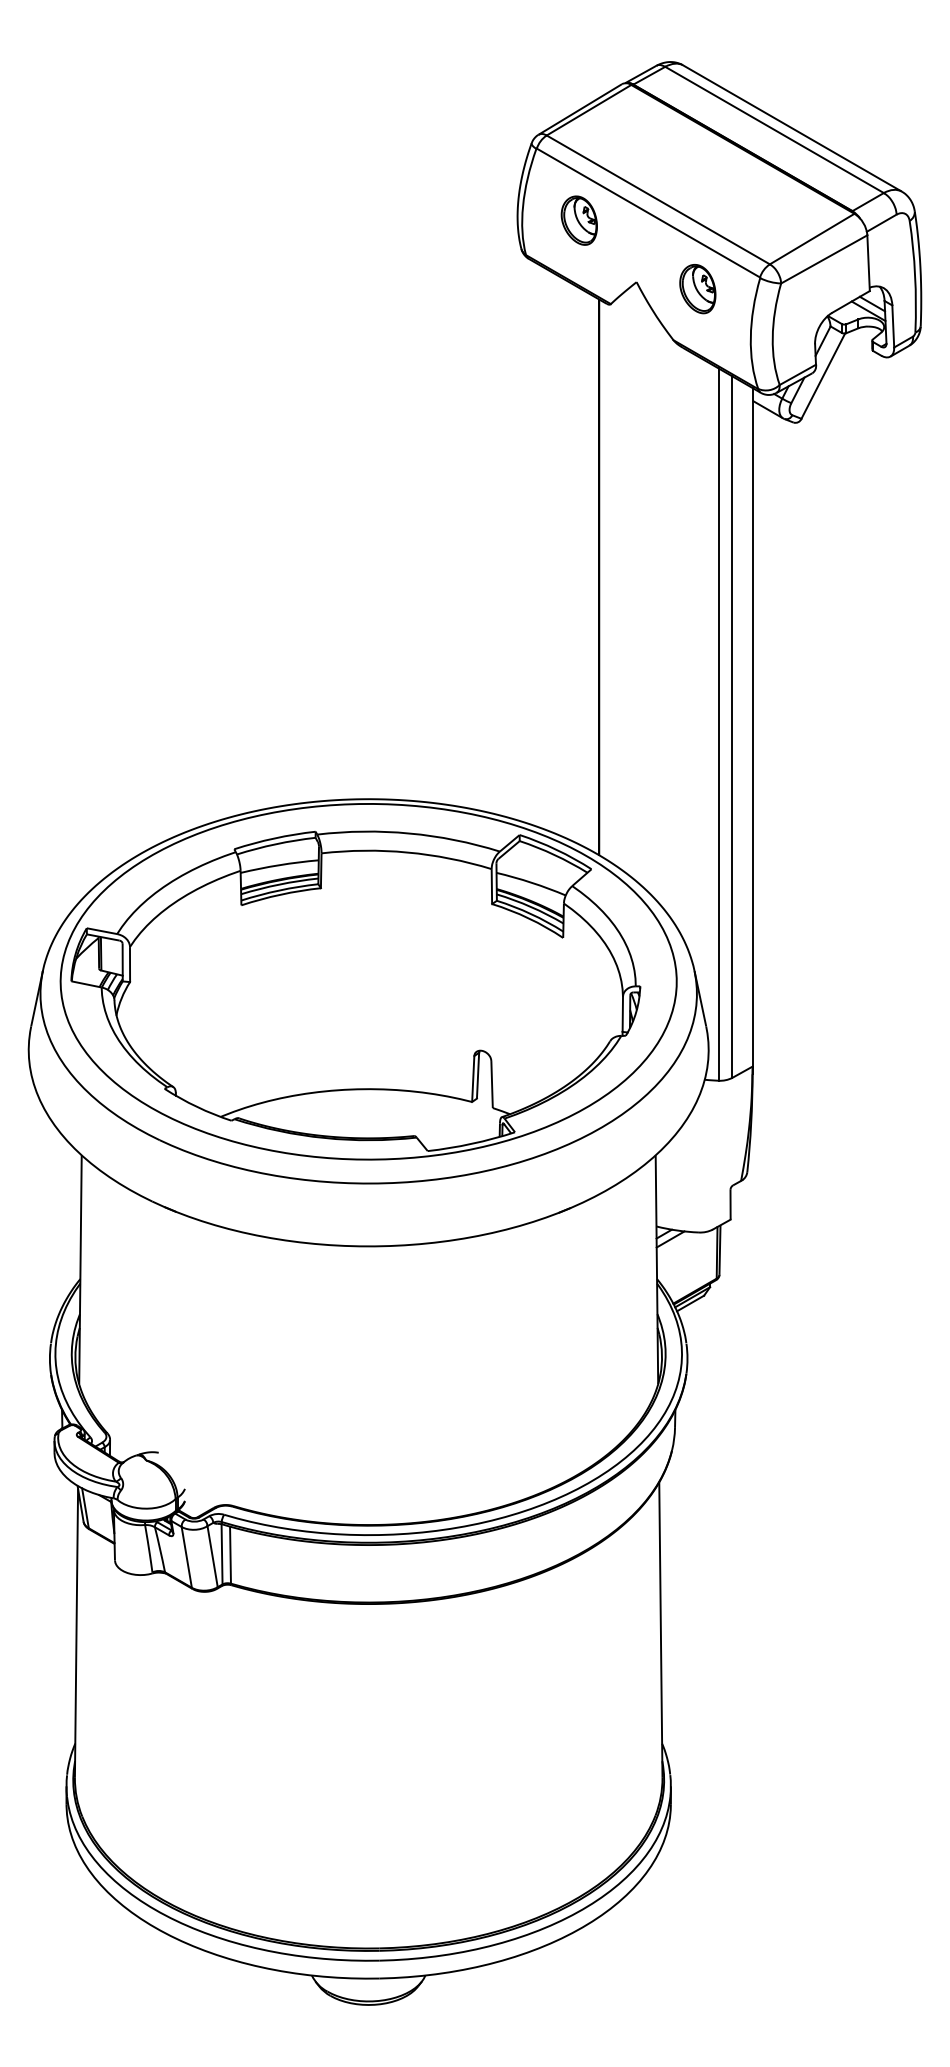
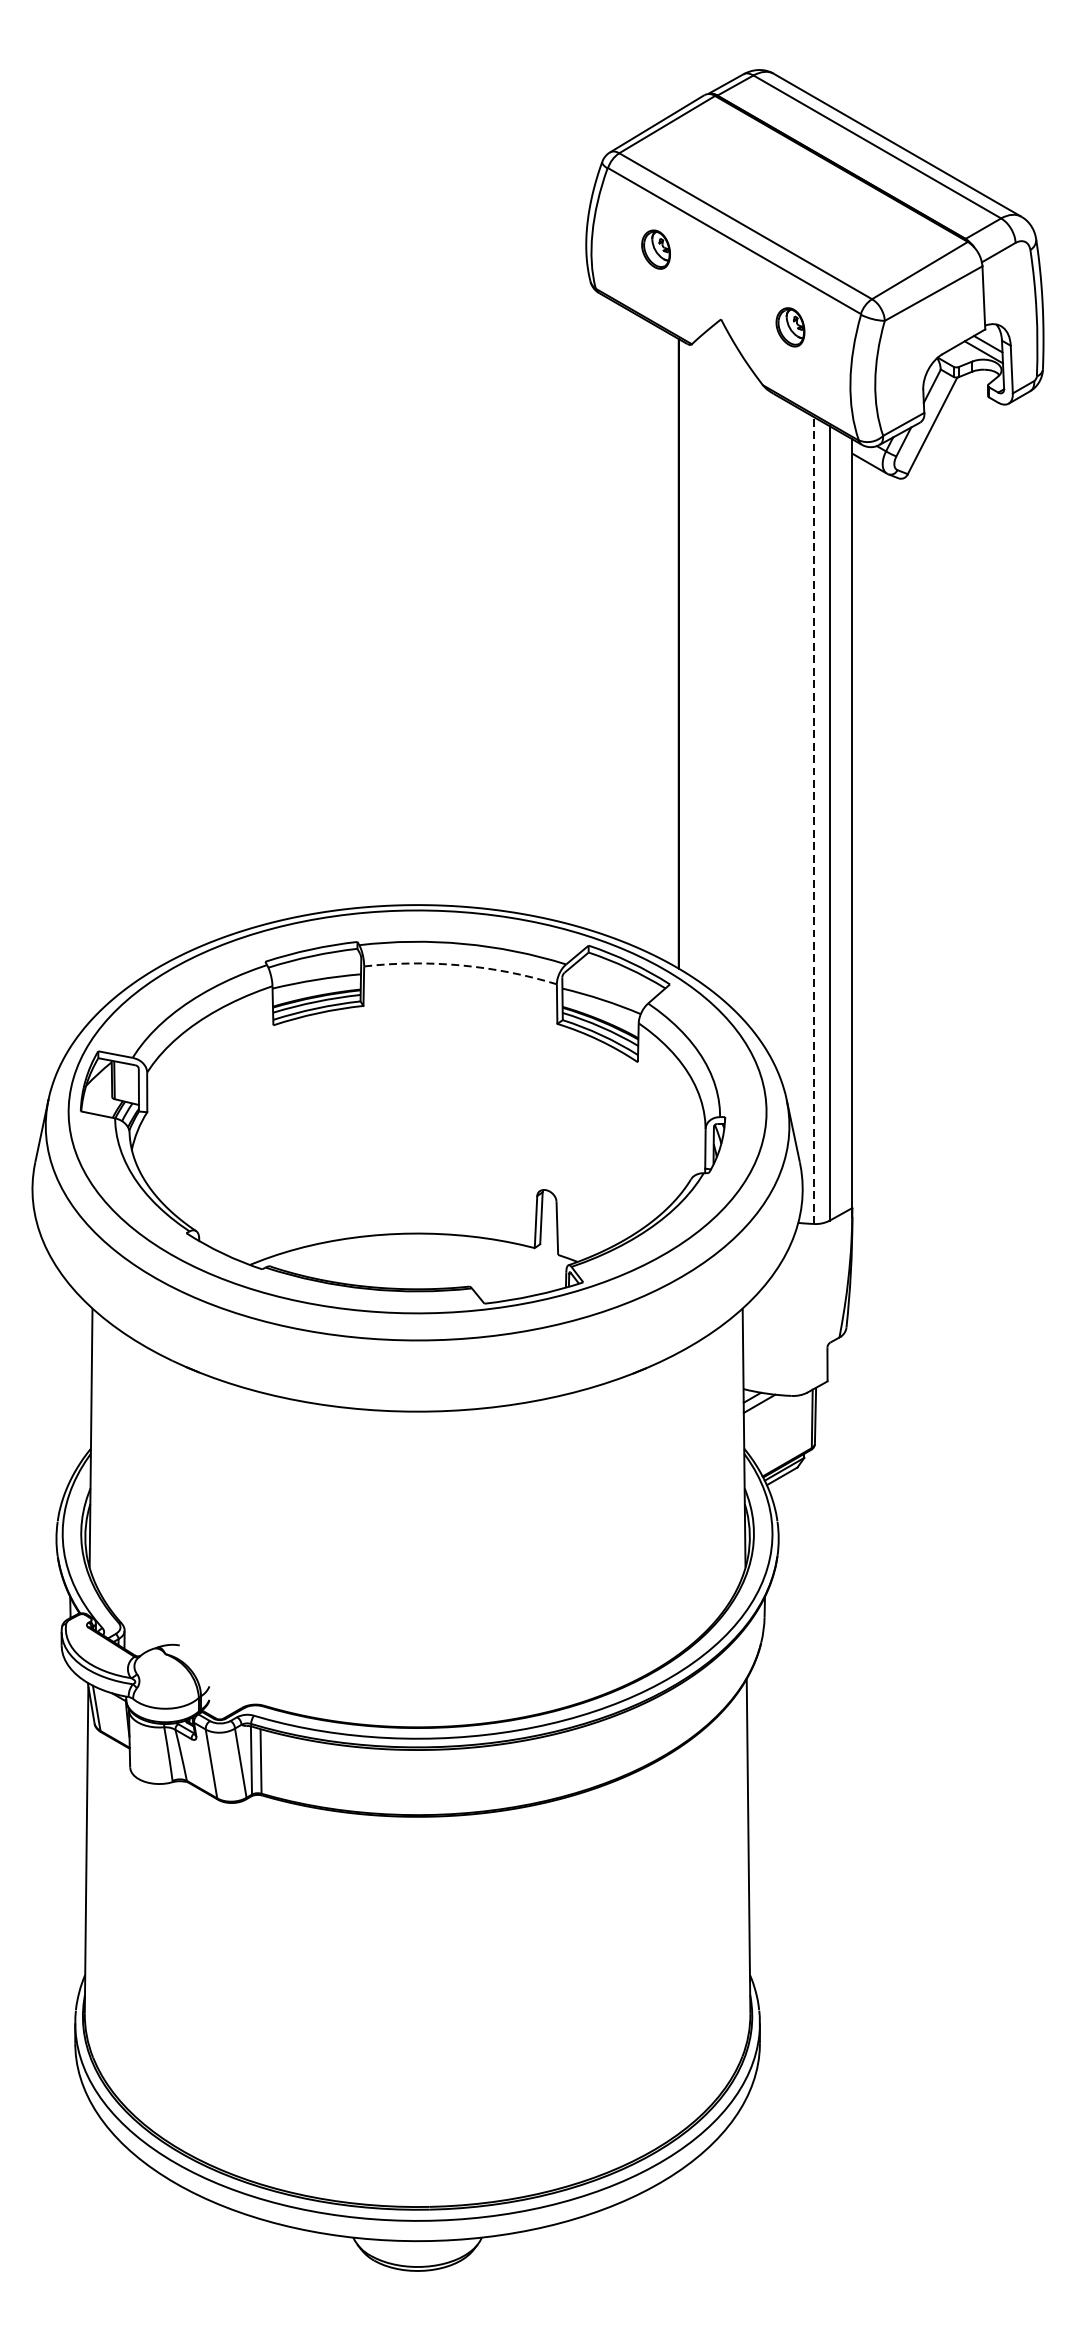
part: (578, 220) -> (655, 249), size x0.7
part: (697, 289) -> (790, 327), size x0.7
line: (718, 724) -> (813, 820), solid -> dashed
arc: (407, 852) -> (461, 965), solid -> dashed

